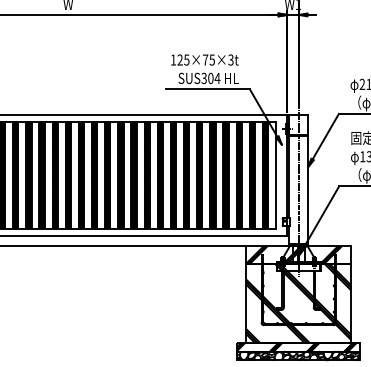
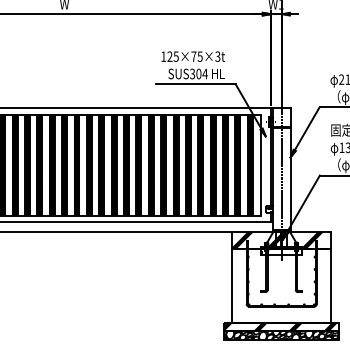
hatch: (298, 302) -> (281, 285), removed

